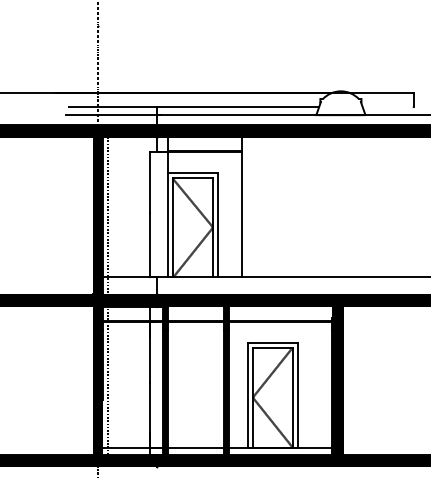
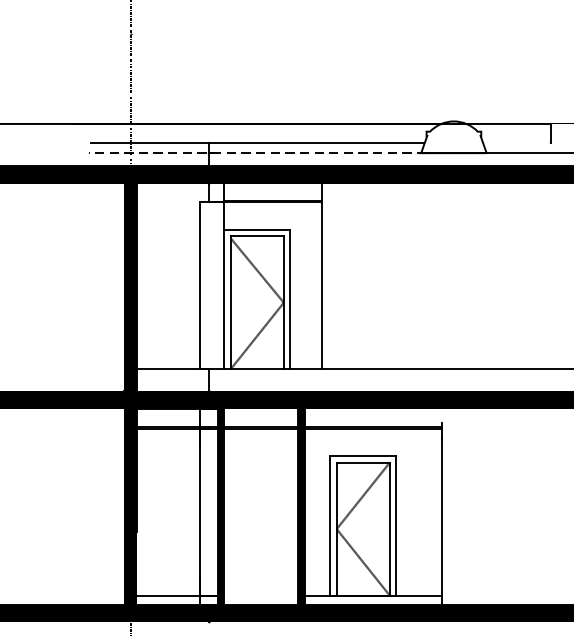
line: (193, 115) -> (257, 153), solid -> dashed
line: (107, 215) -> (143, 286), removed
line: (107, 380) -> (143, 506), removed
fill: (338, 380) -> (450, 506), removed
line: (195, 447) -> (260, 595), removed

